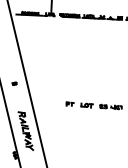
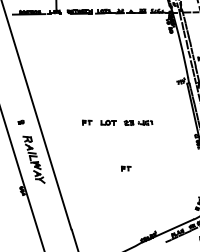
part: (14, 82) -> (20, 121), moved
part: (99, 142) -> (126, 168), added

